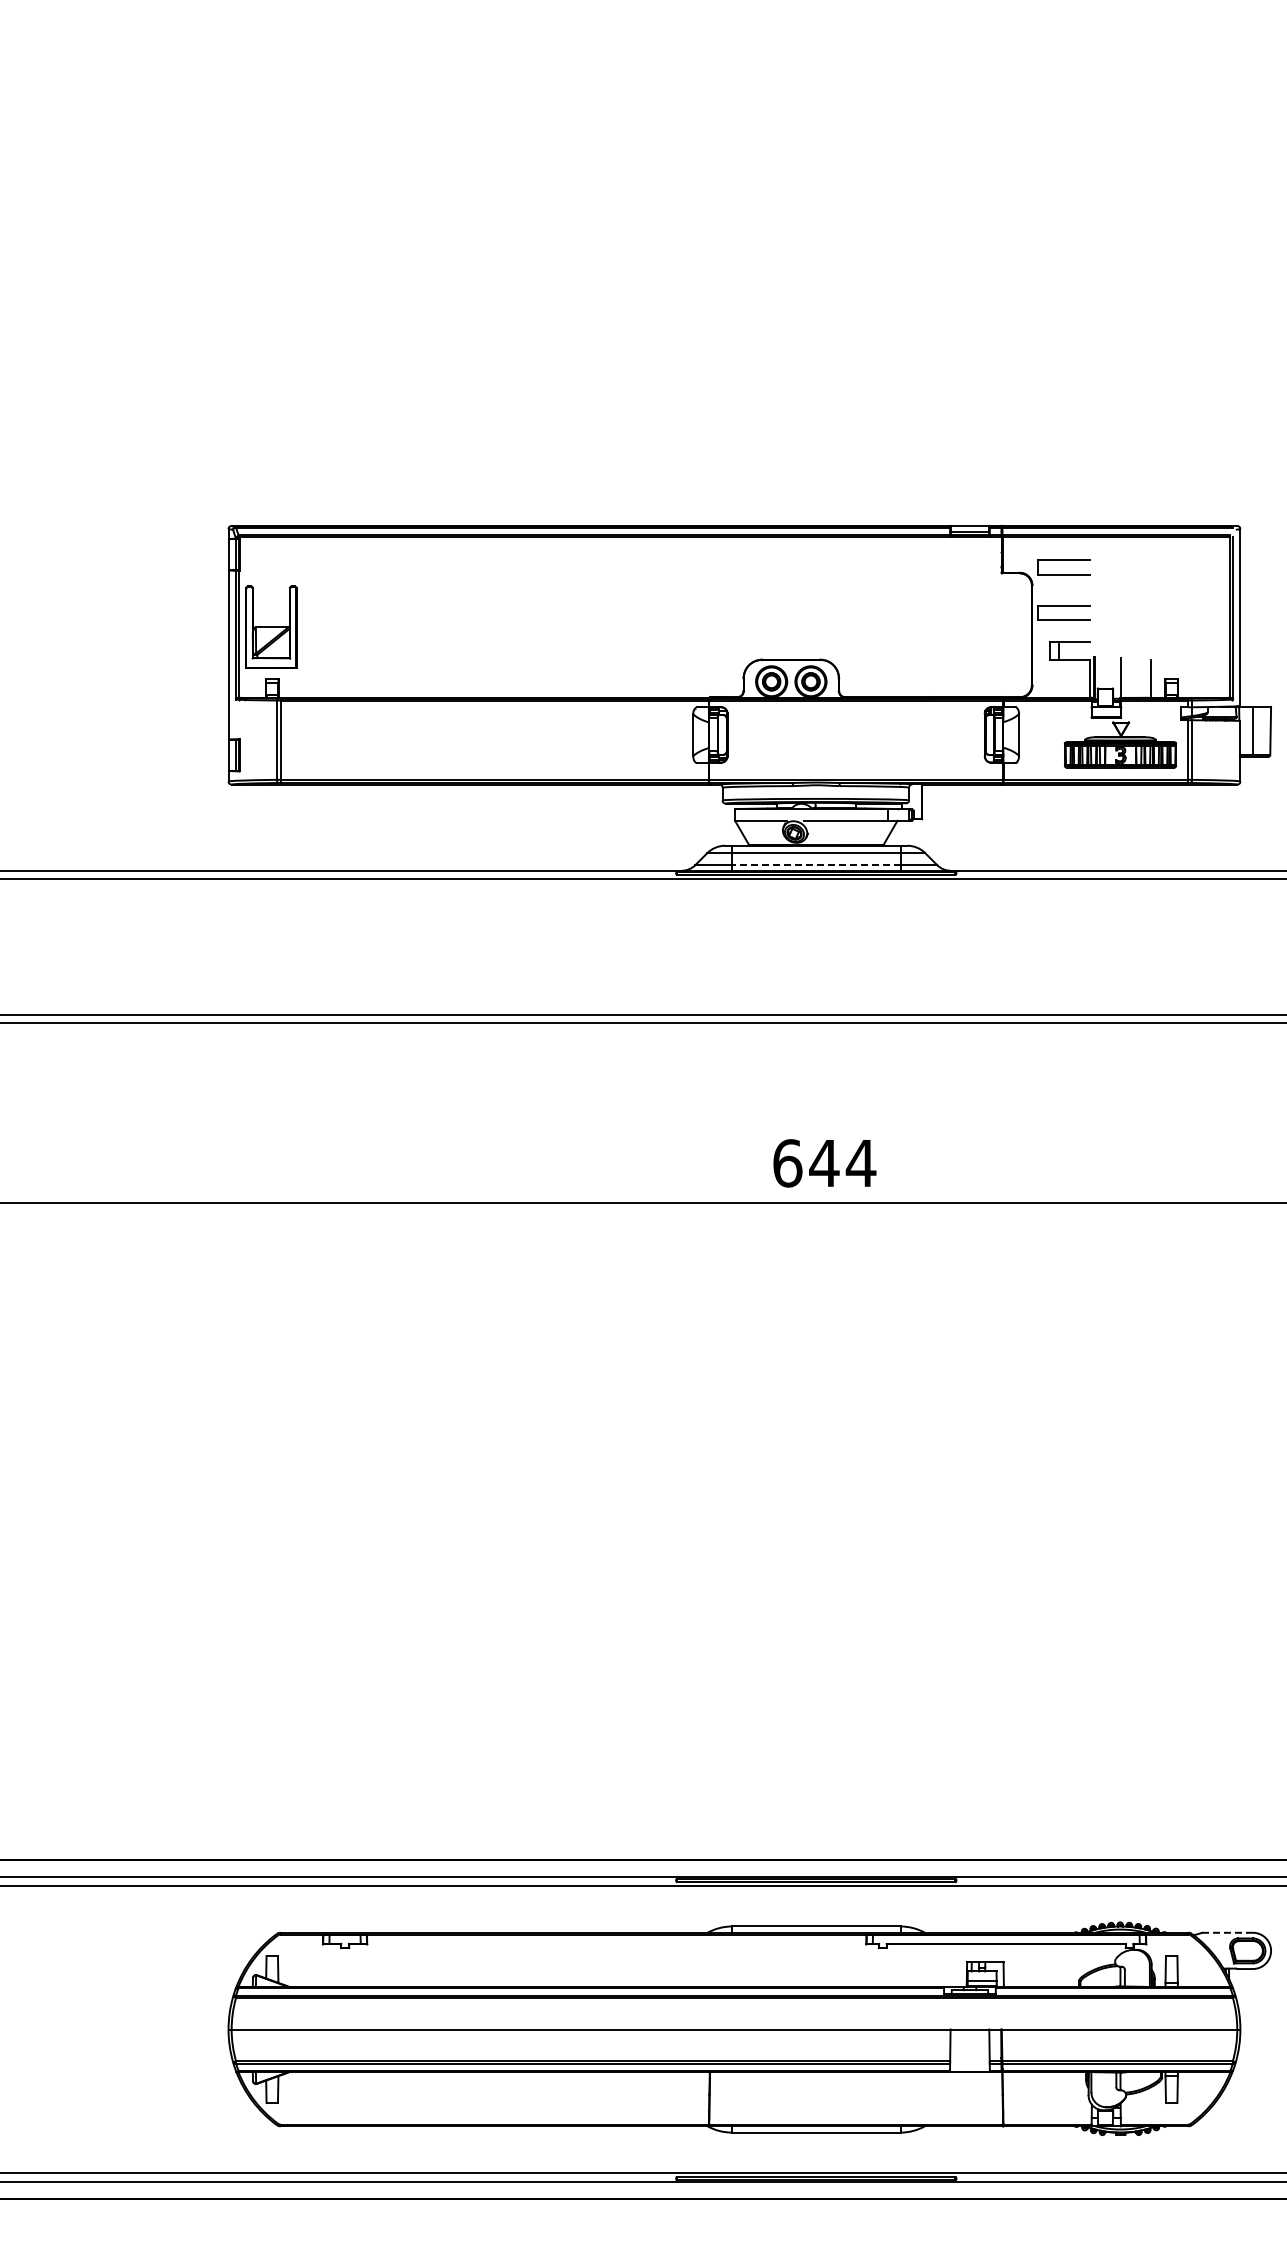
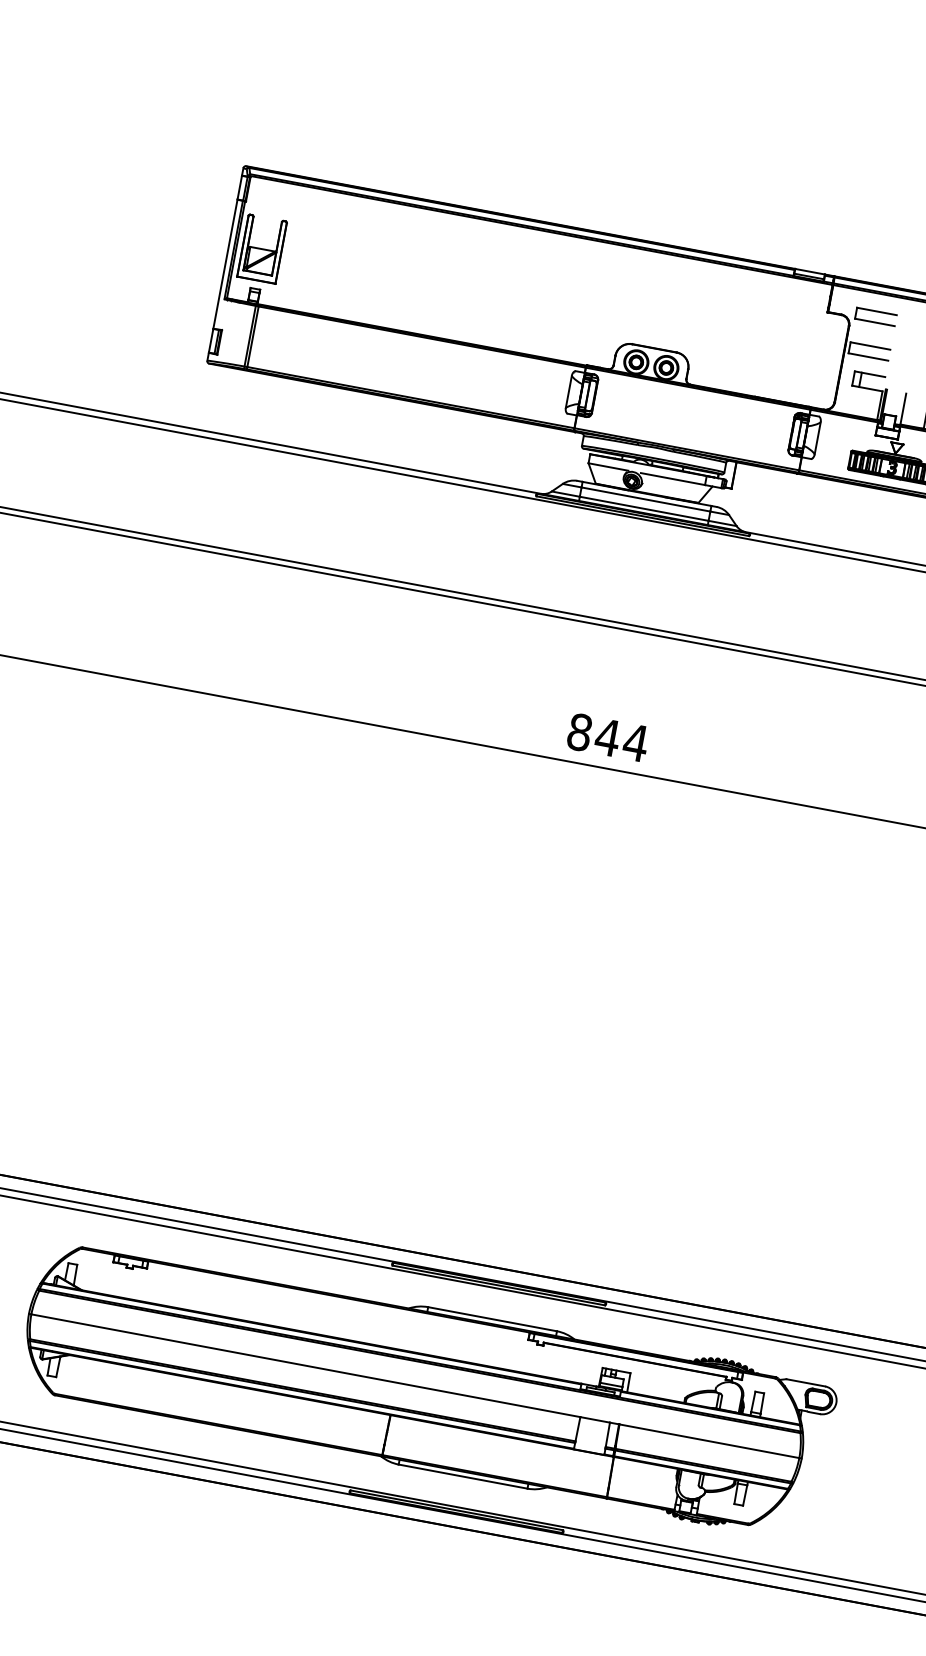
line: (815, 865) -> (643, 508), dashed -> solid
text: (787, 1163) -> (579, 732), 644 -> 844
line: (1227, 1932) -> (805, 1382), dashed -> solid

